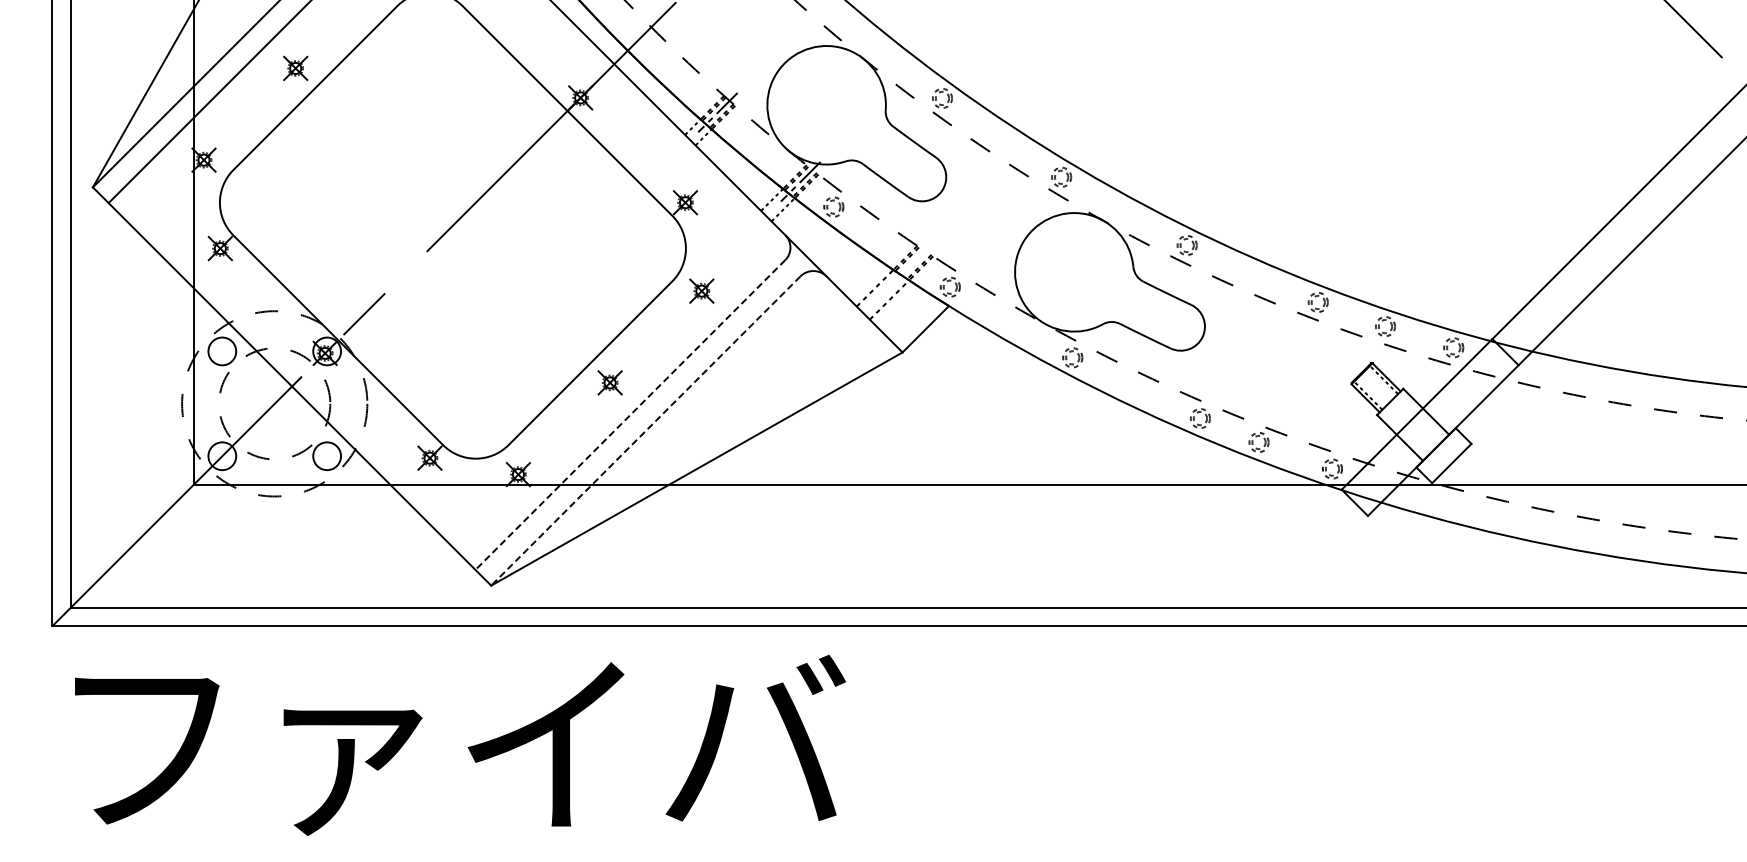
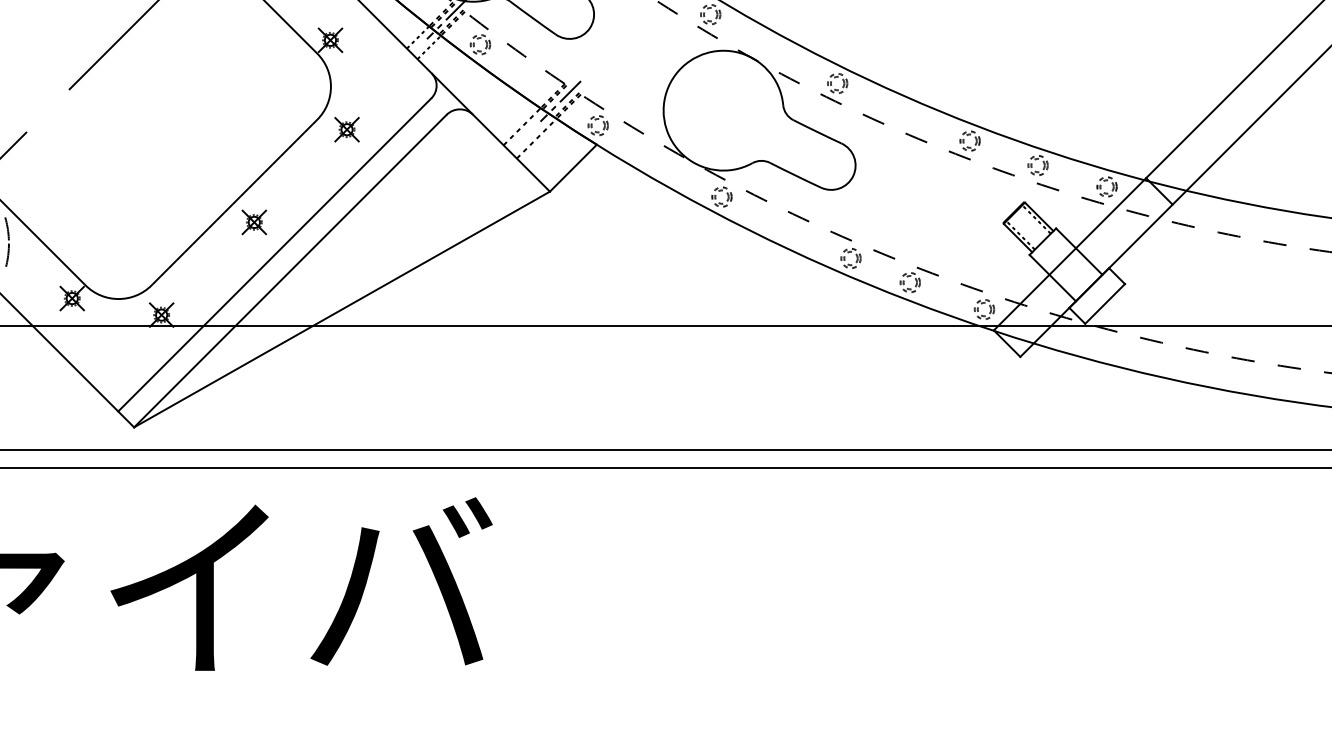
line: (913, 263) -> (560, 101), added
line: (630, 415) -> (274, 255), dashed -> solid
line: (645, 431) -> (290, 271), dashed -> solid

